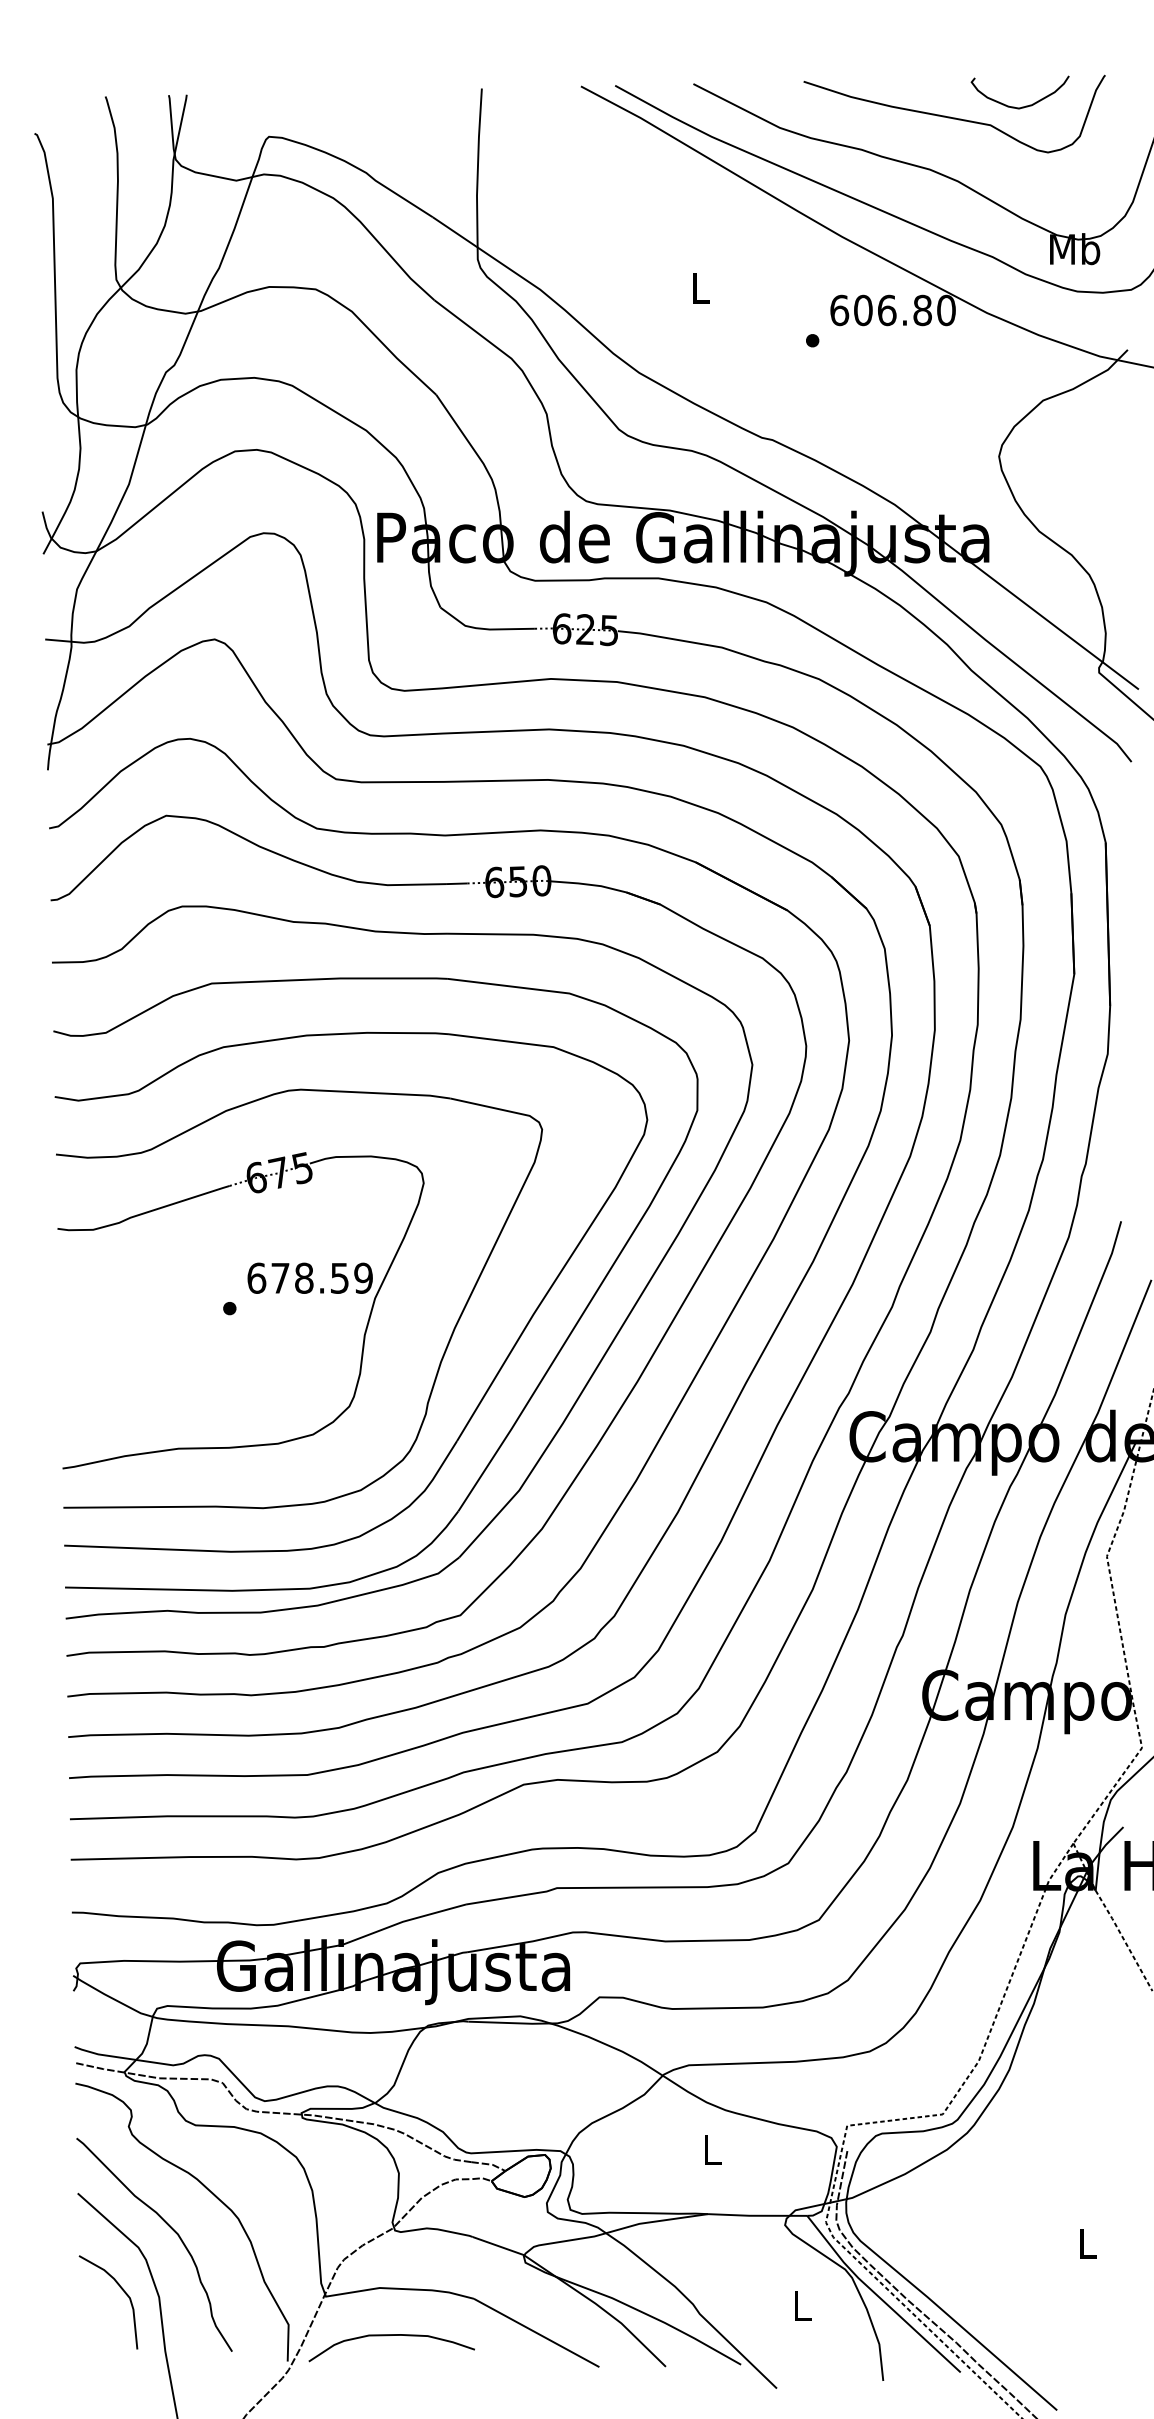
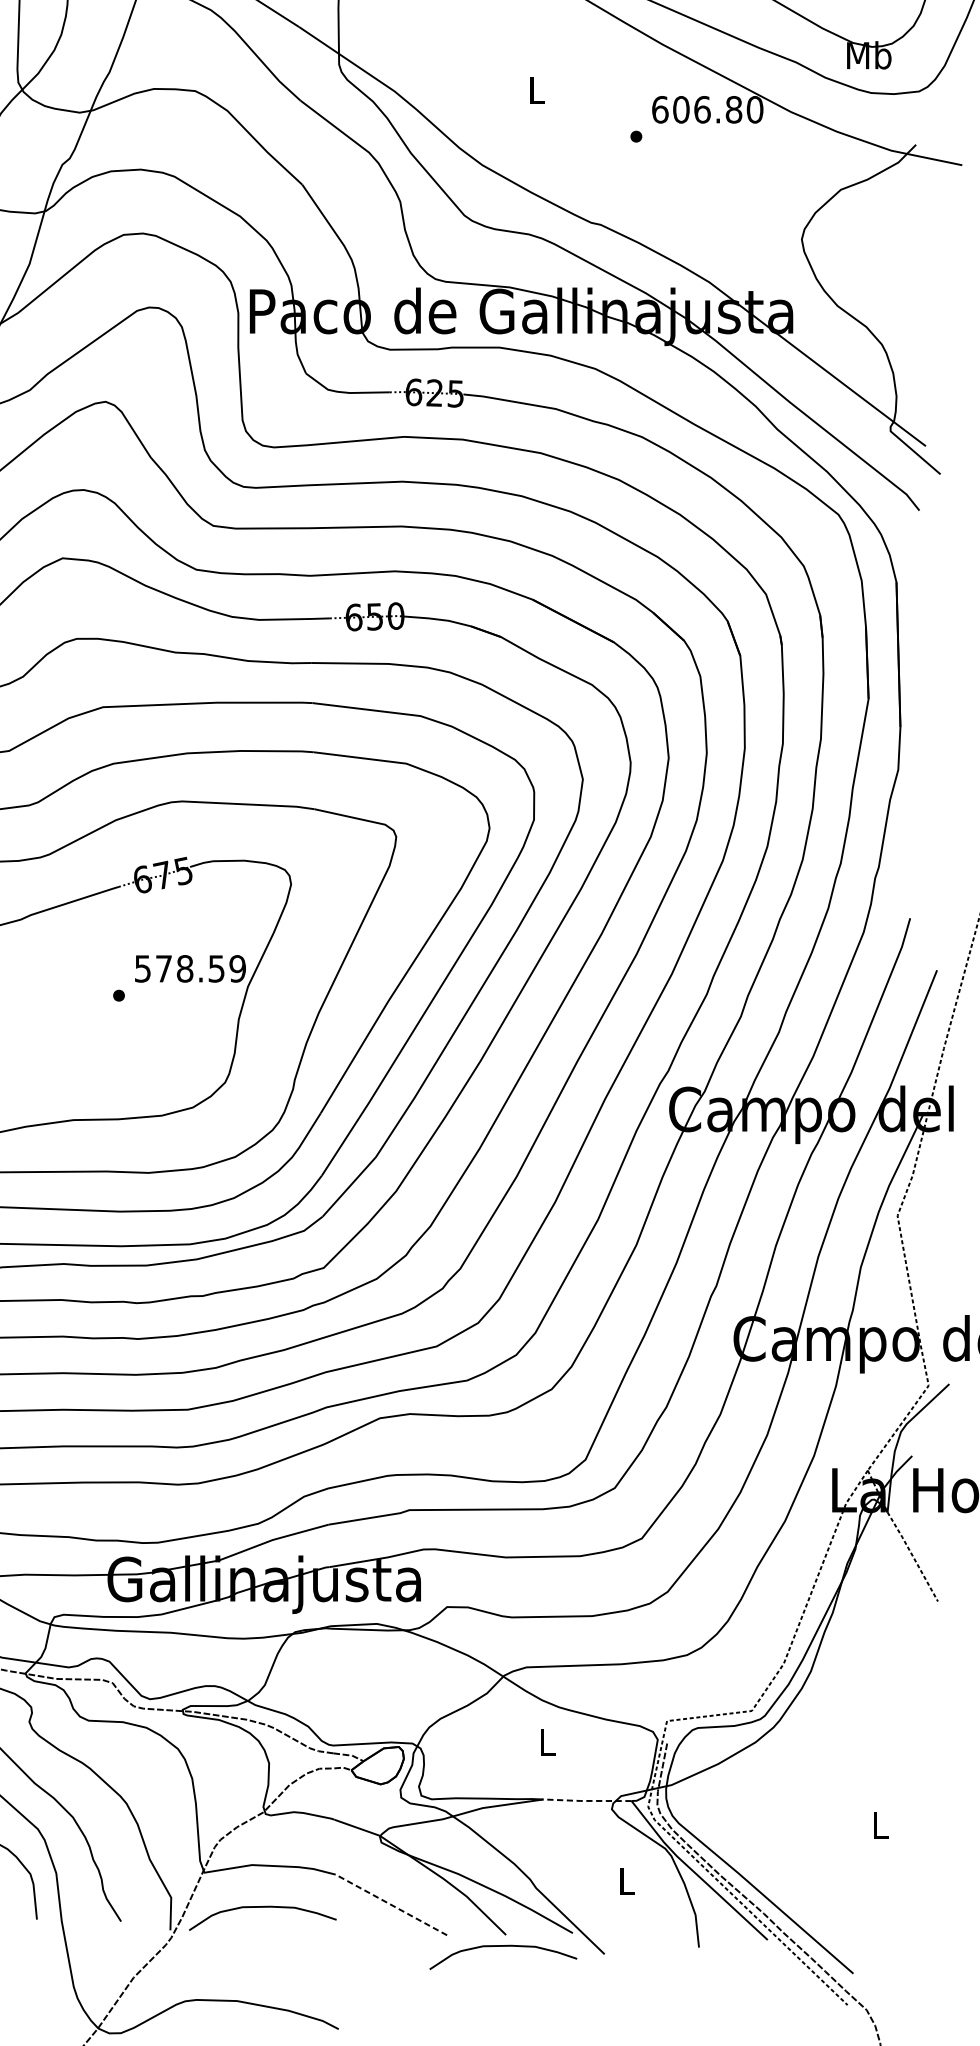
text: (256, 1277) -> (142, 968), 678.59 -> 578.59
line: (757, 2215) -> (587, 1800), solid -> dashed
line: (536, 2332) -> (391, 1904), solid -> dashed
curve: (658, 2380) -> (499, 1947), added

